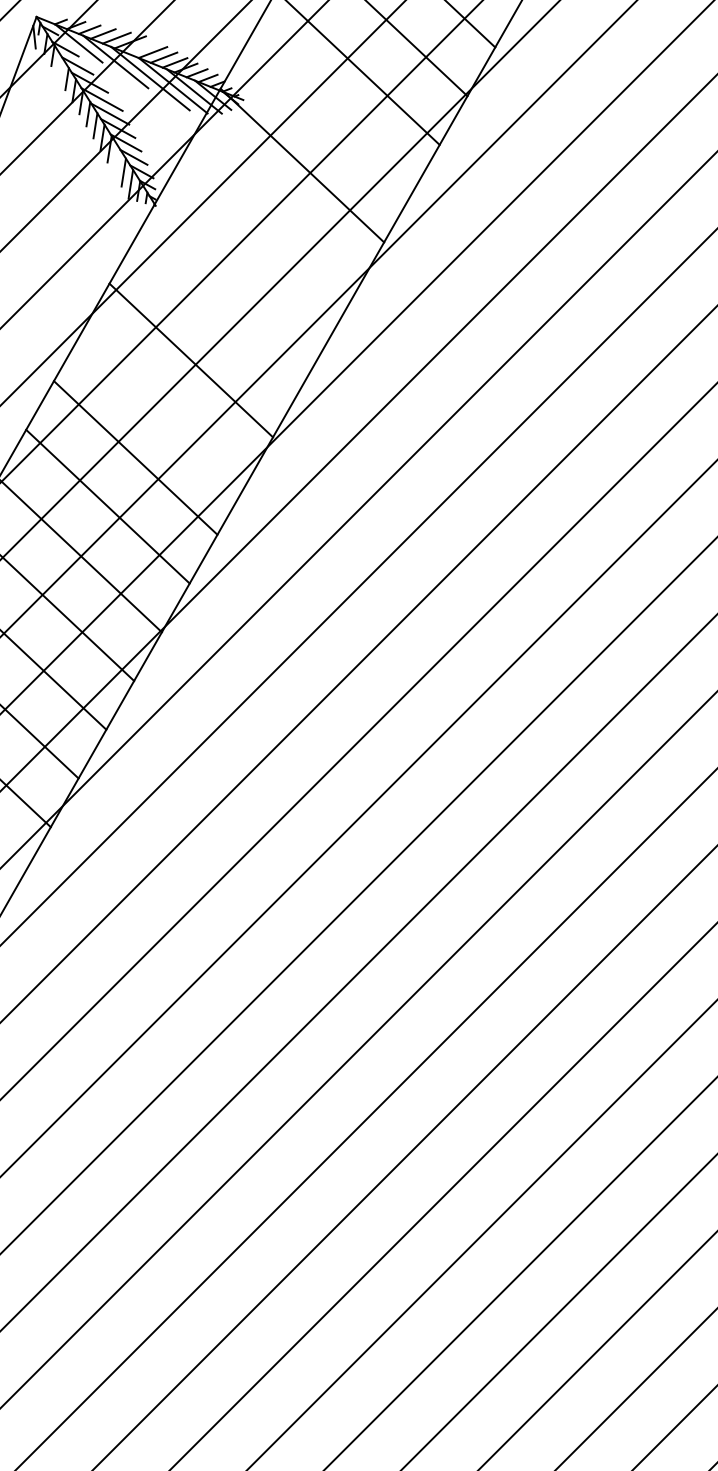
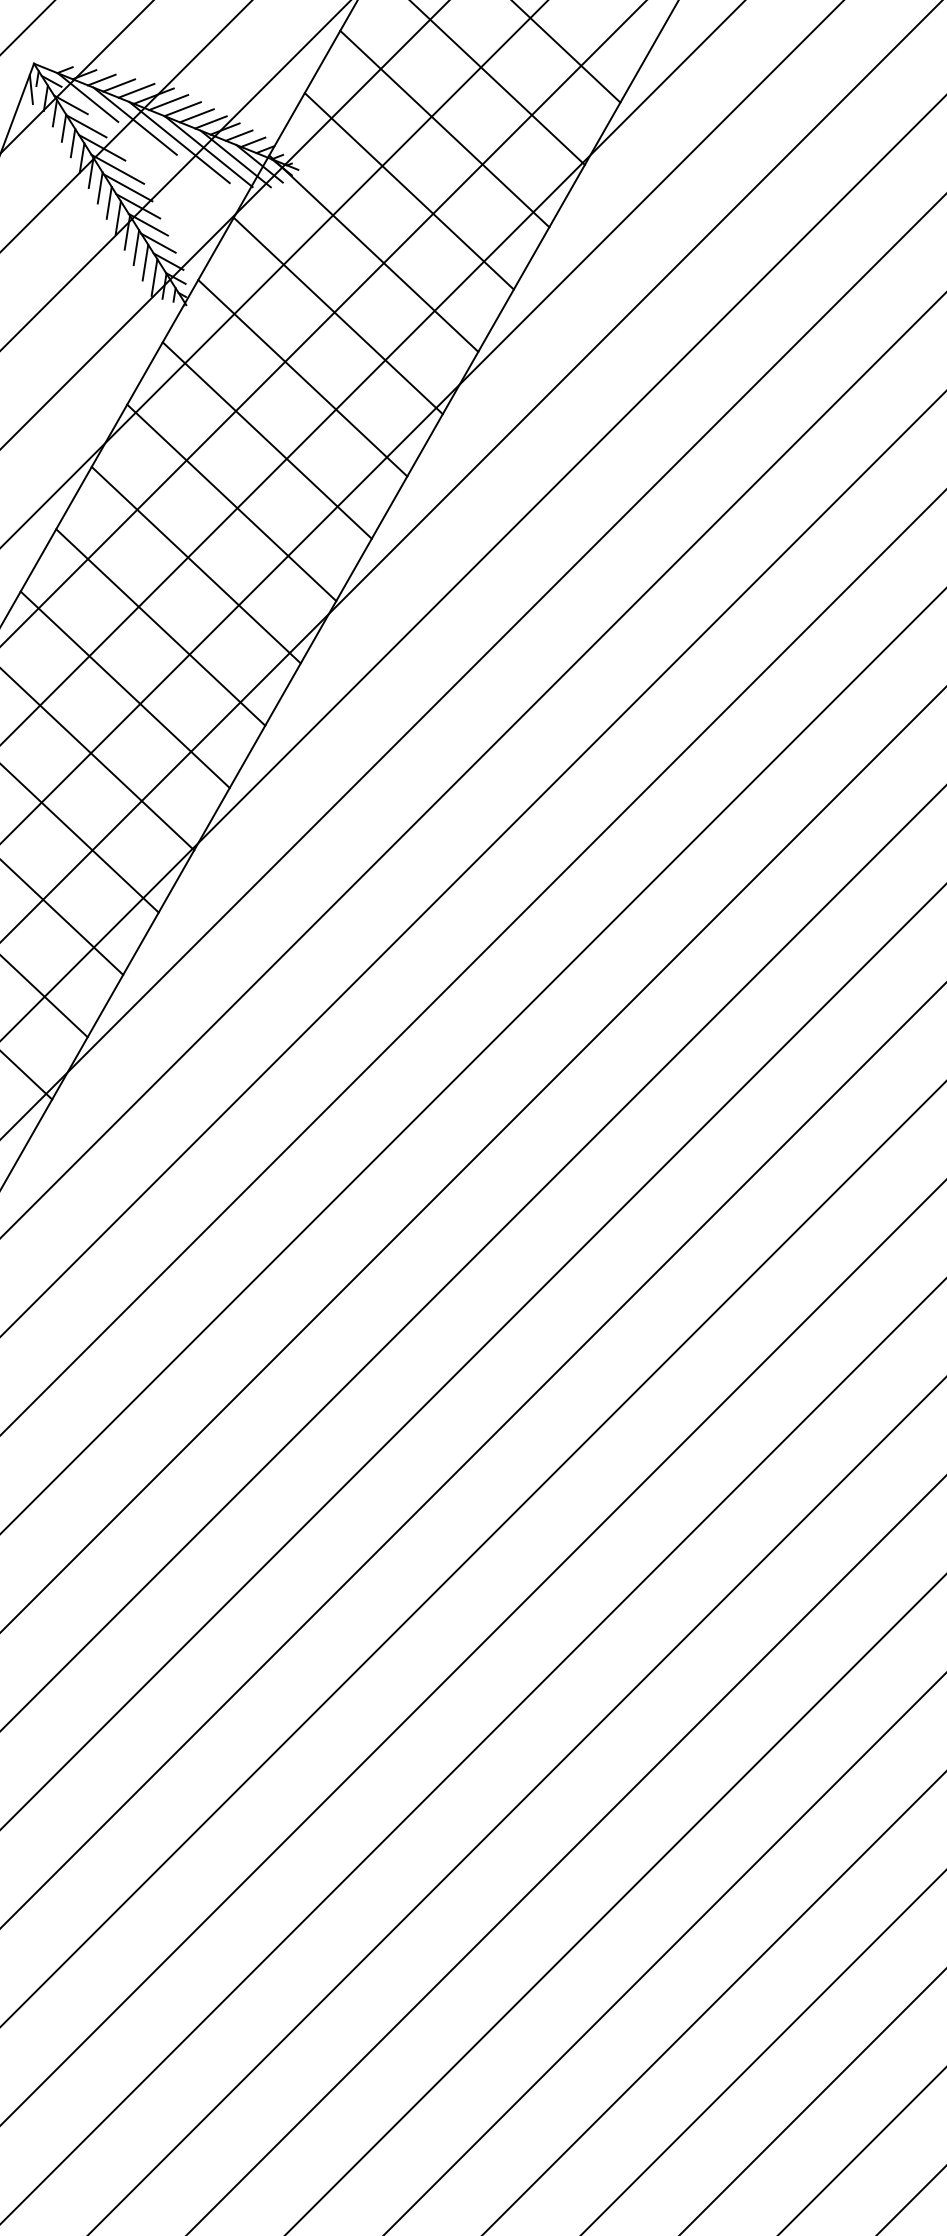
line: (141, 47) -> (168, 102), added
line: (59, 66) -> (63, 127), added
line: (329, 116) -> (408, 191), added
line: (116, 160) -> (136, 247), added
line: (273, 213) -> (337, 315), added
line: (246, 263) -> (302, 378), added
line: (218, 311) -> (266, 440), added
line: (162, 408) -> (195, 564), added

